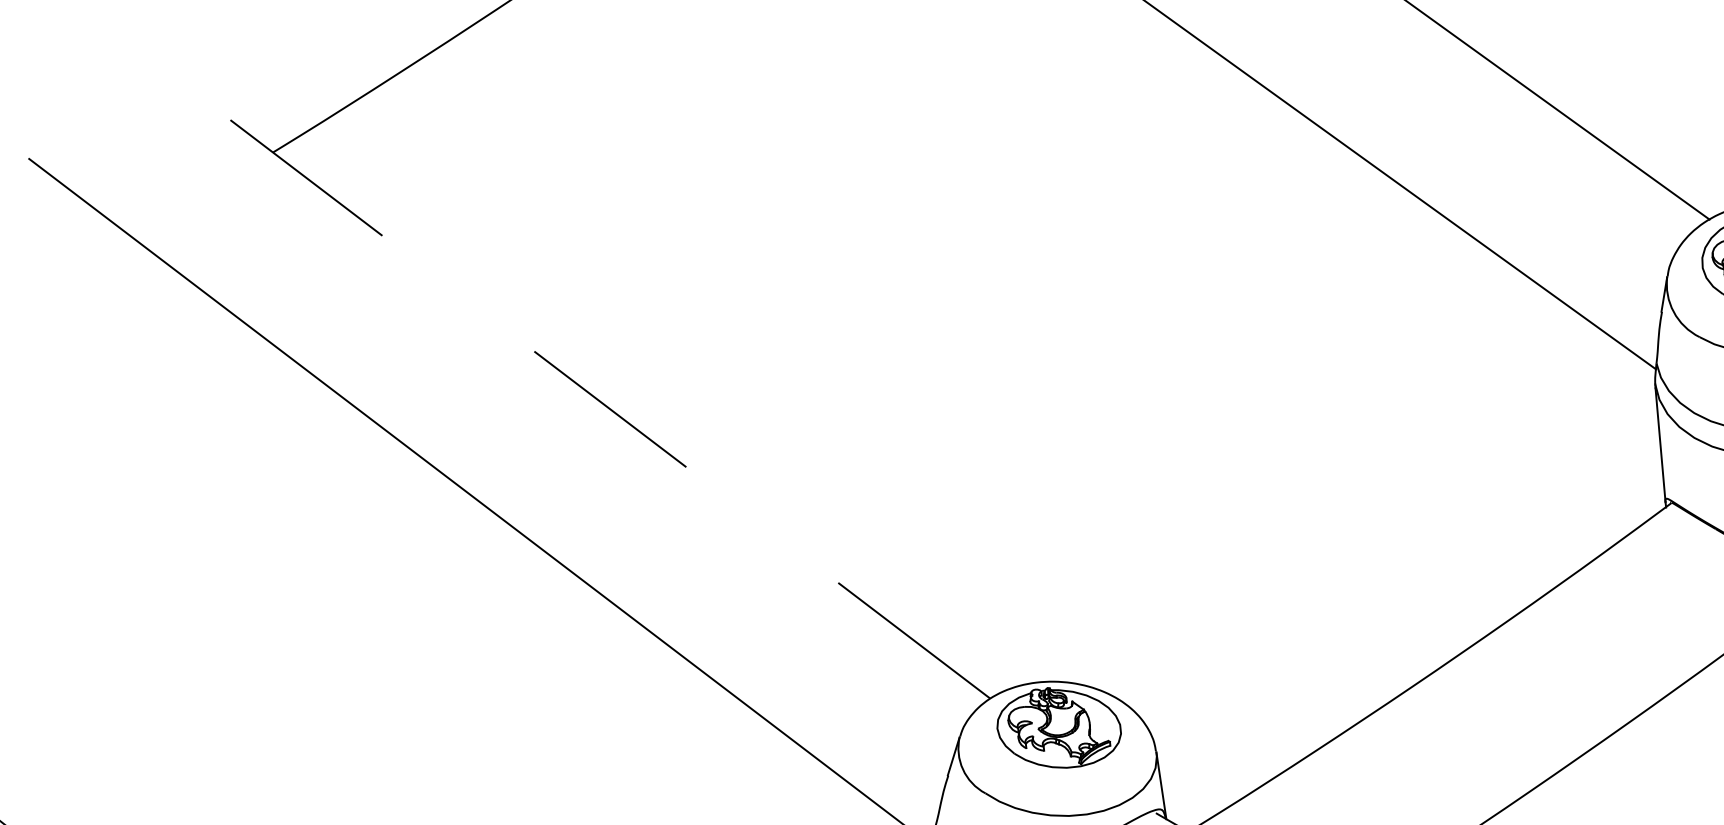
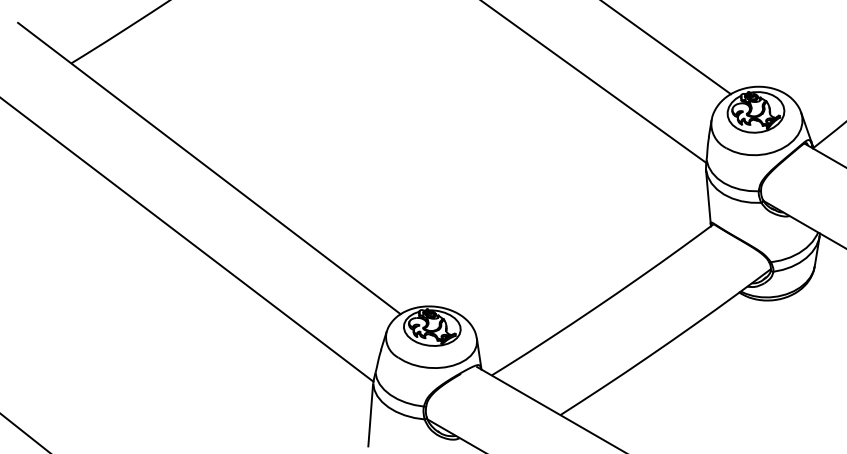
line: (571, 381) -> (208, 168), dashed -> solid

